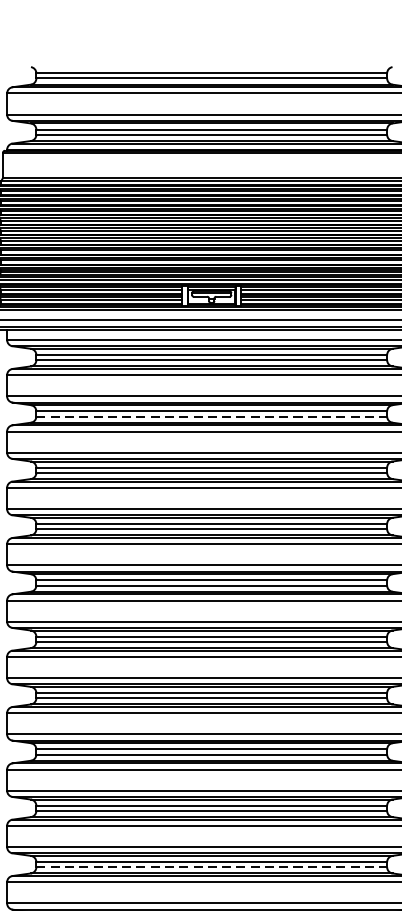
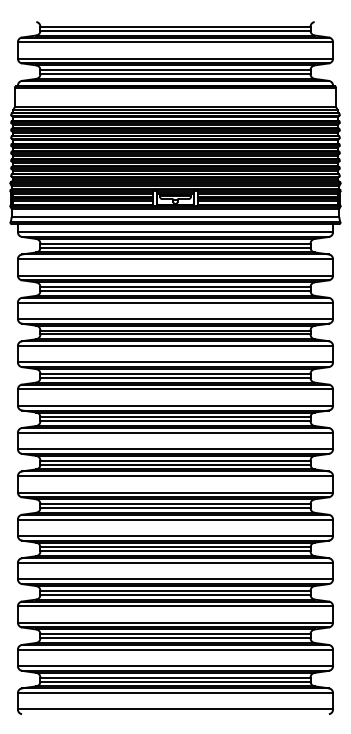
line: (211, 417) -> (175, 291), dashed -> solid
line: (211, 867) -> (175, 638), dashed -> solid

